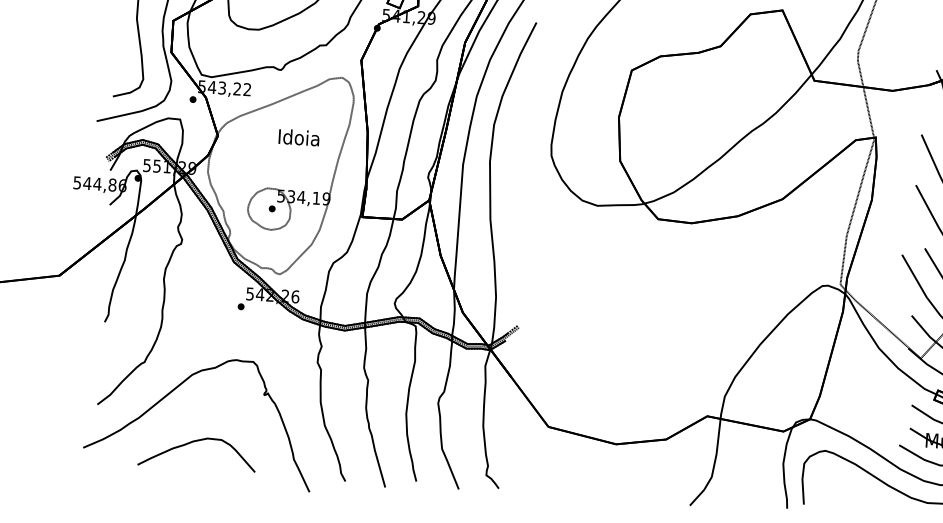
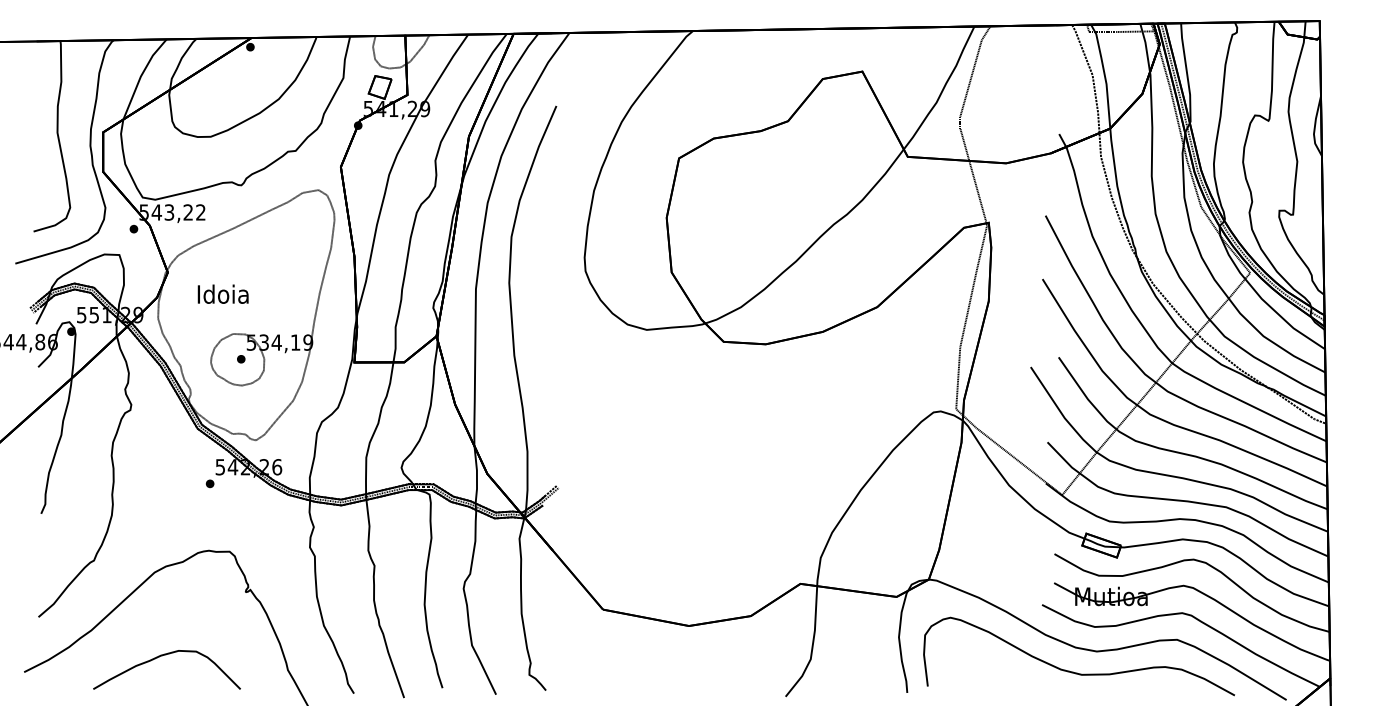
text: (298, 136) -> (222, 293), moved

